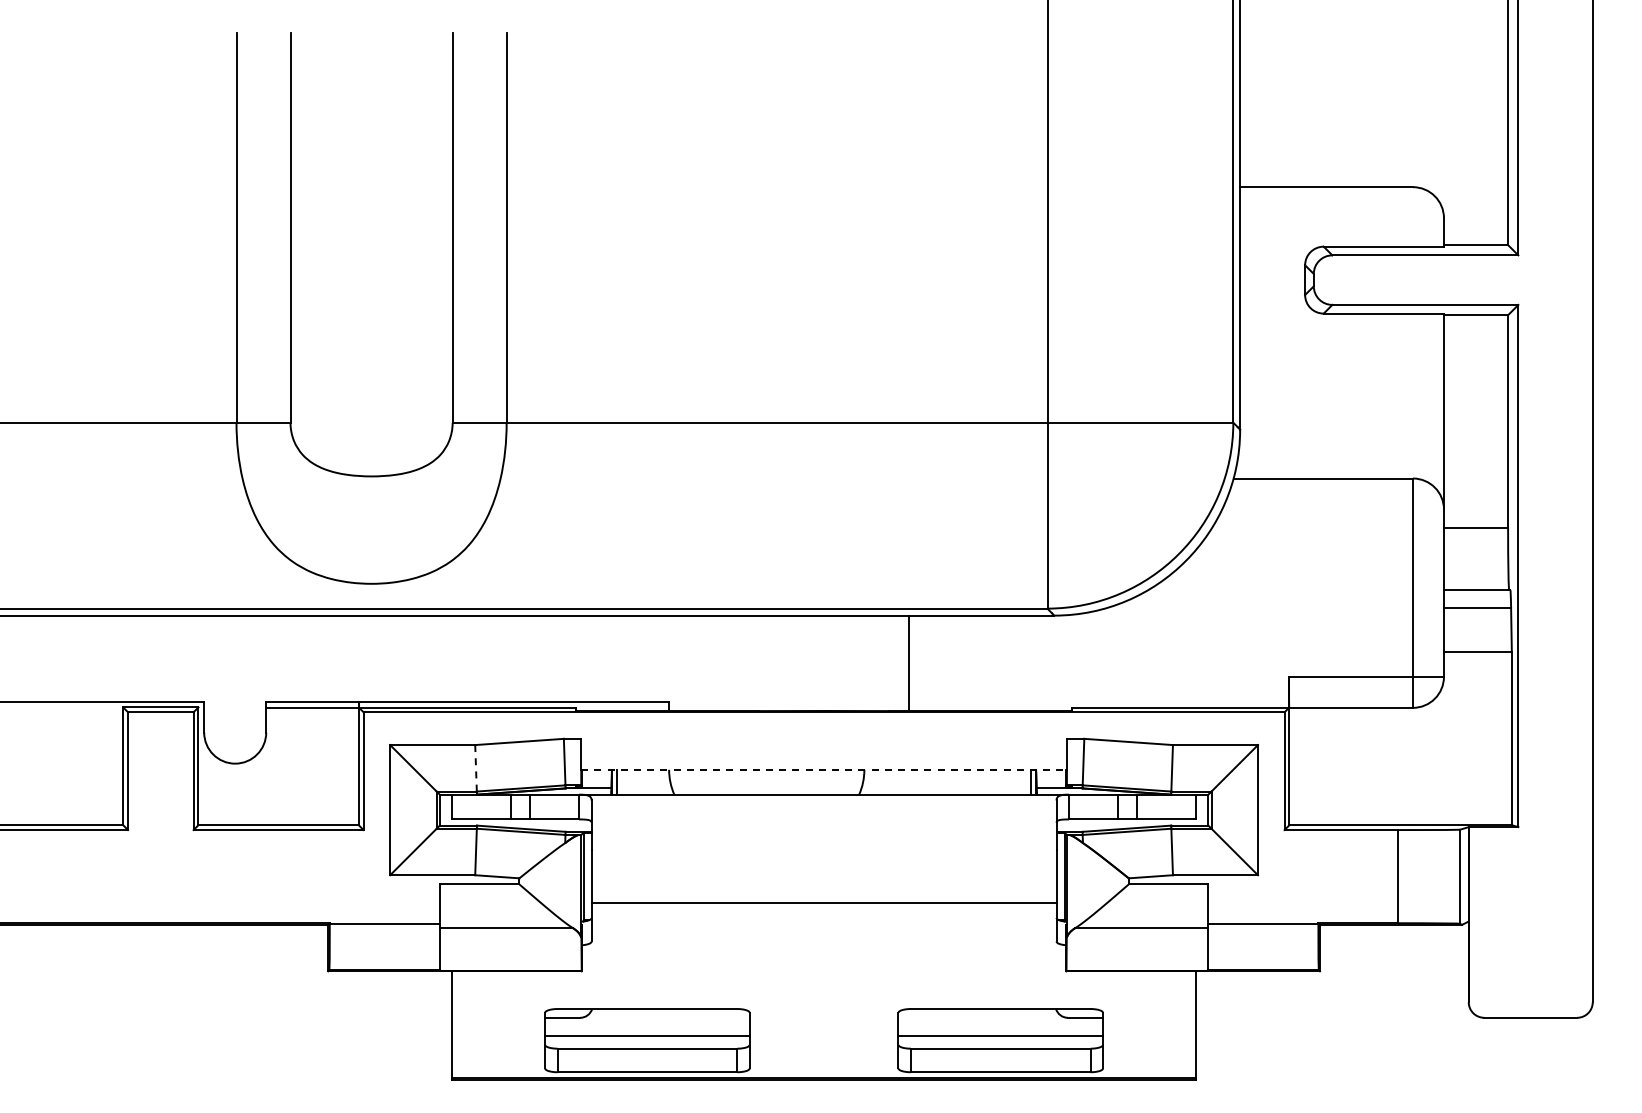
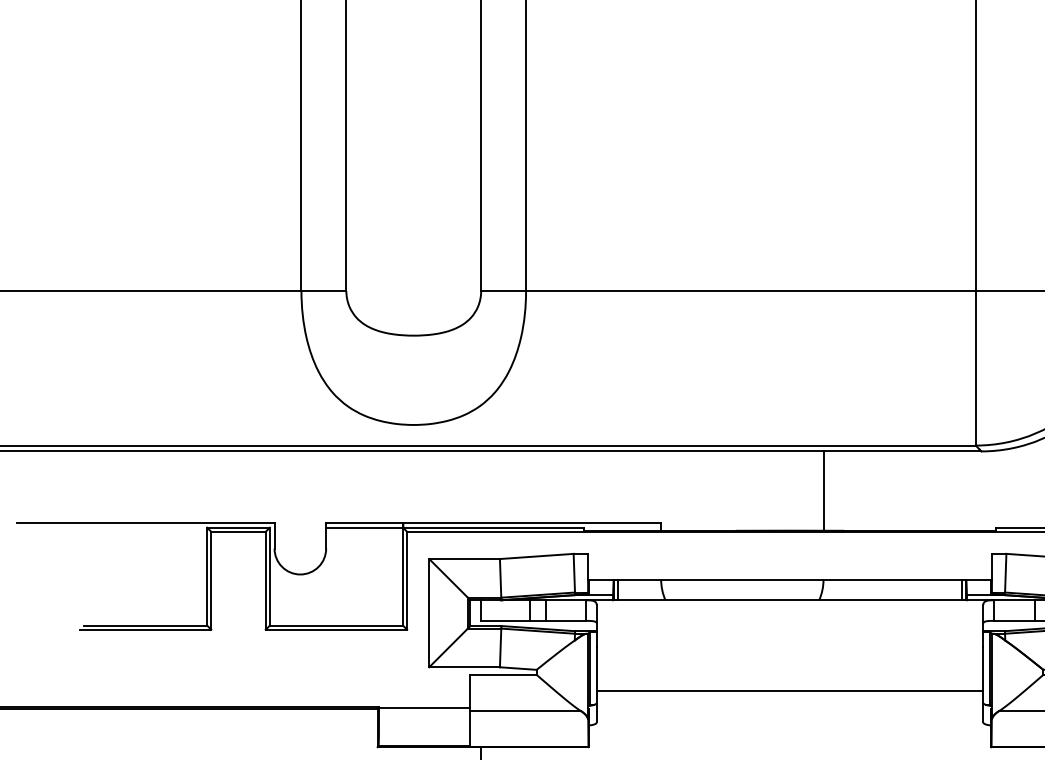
line: (909, 663) -> (823, 491), moved
line: (476, 768) -> (501, 578), dashed -> solid
line: (824, 769) -> (790, 579), dashed -> solid

